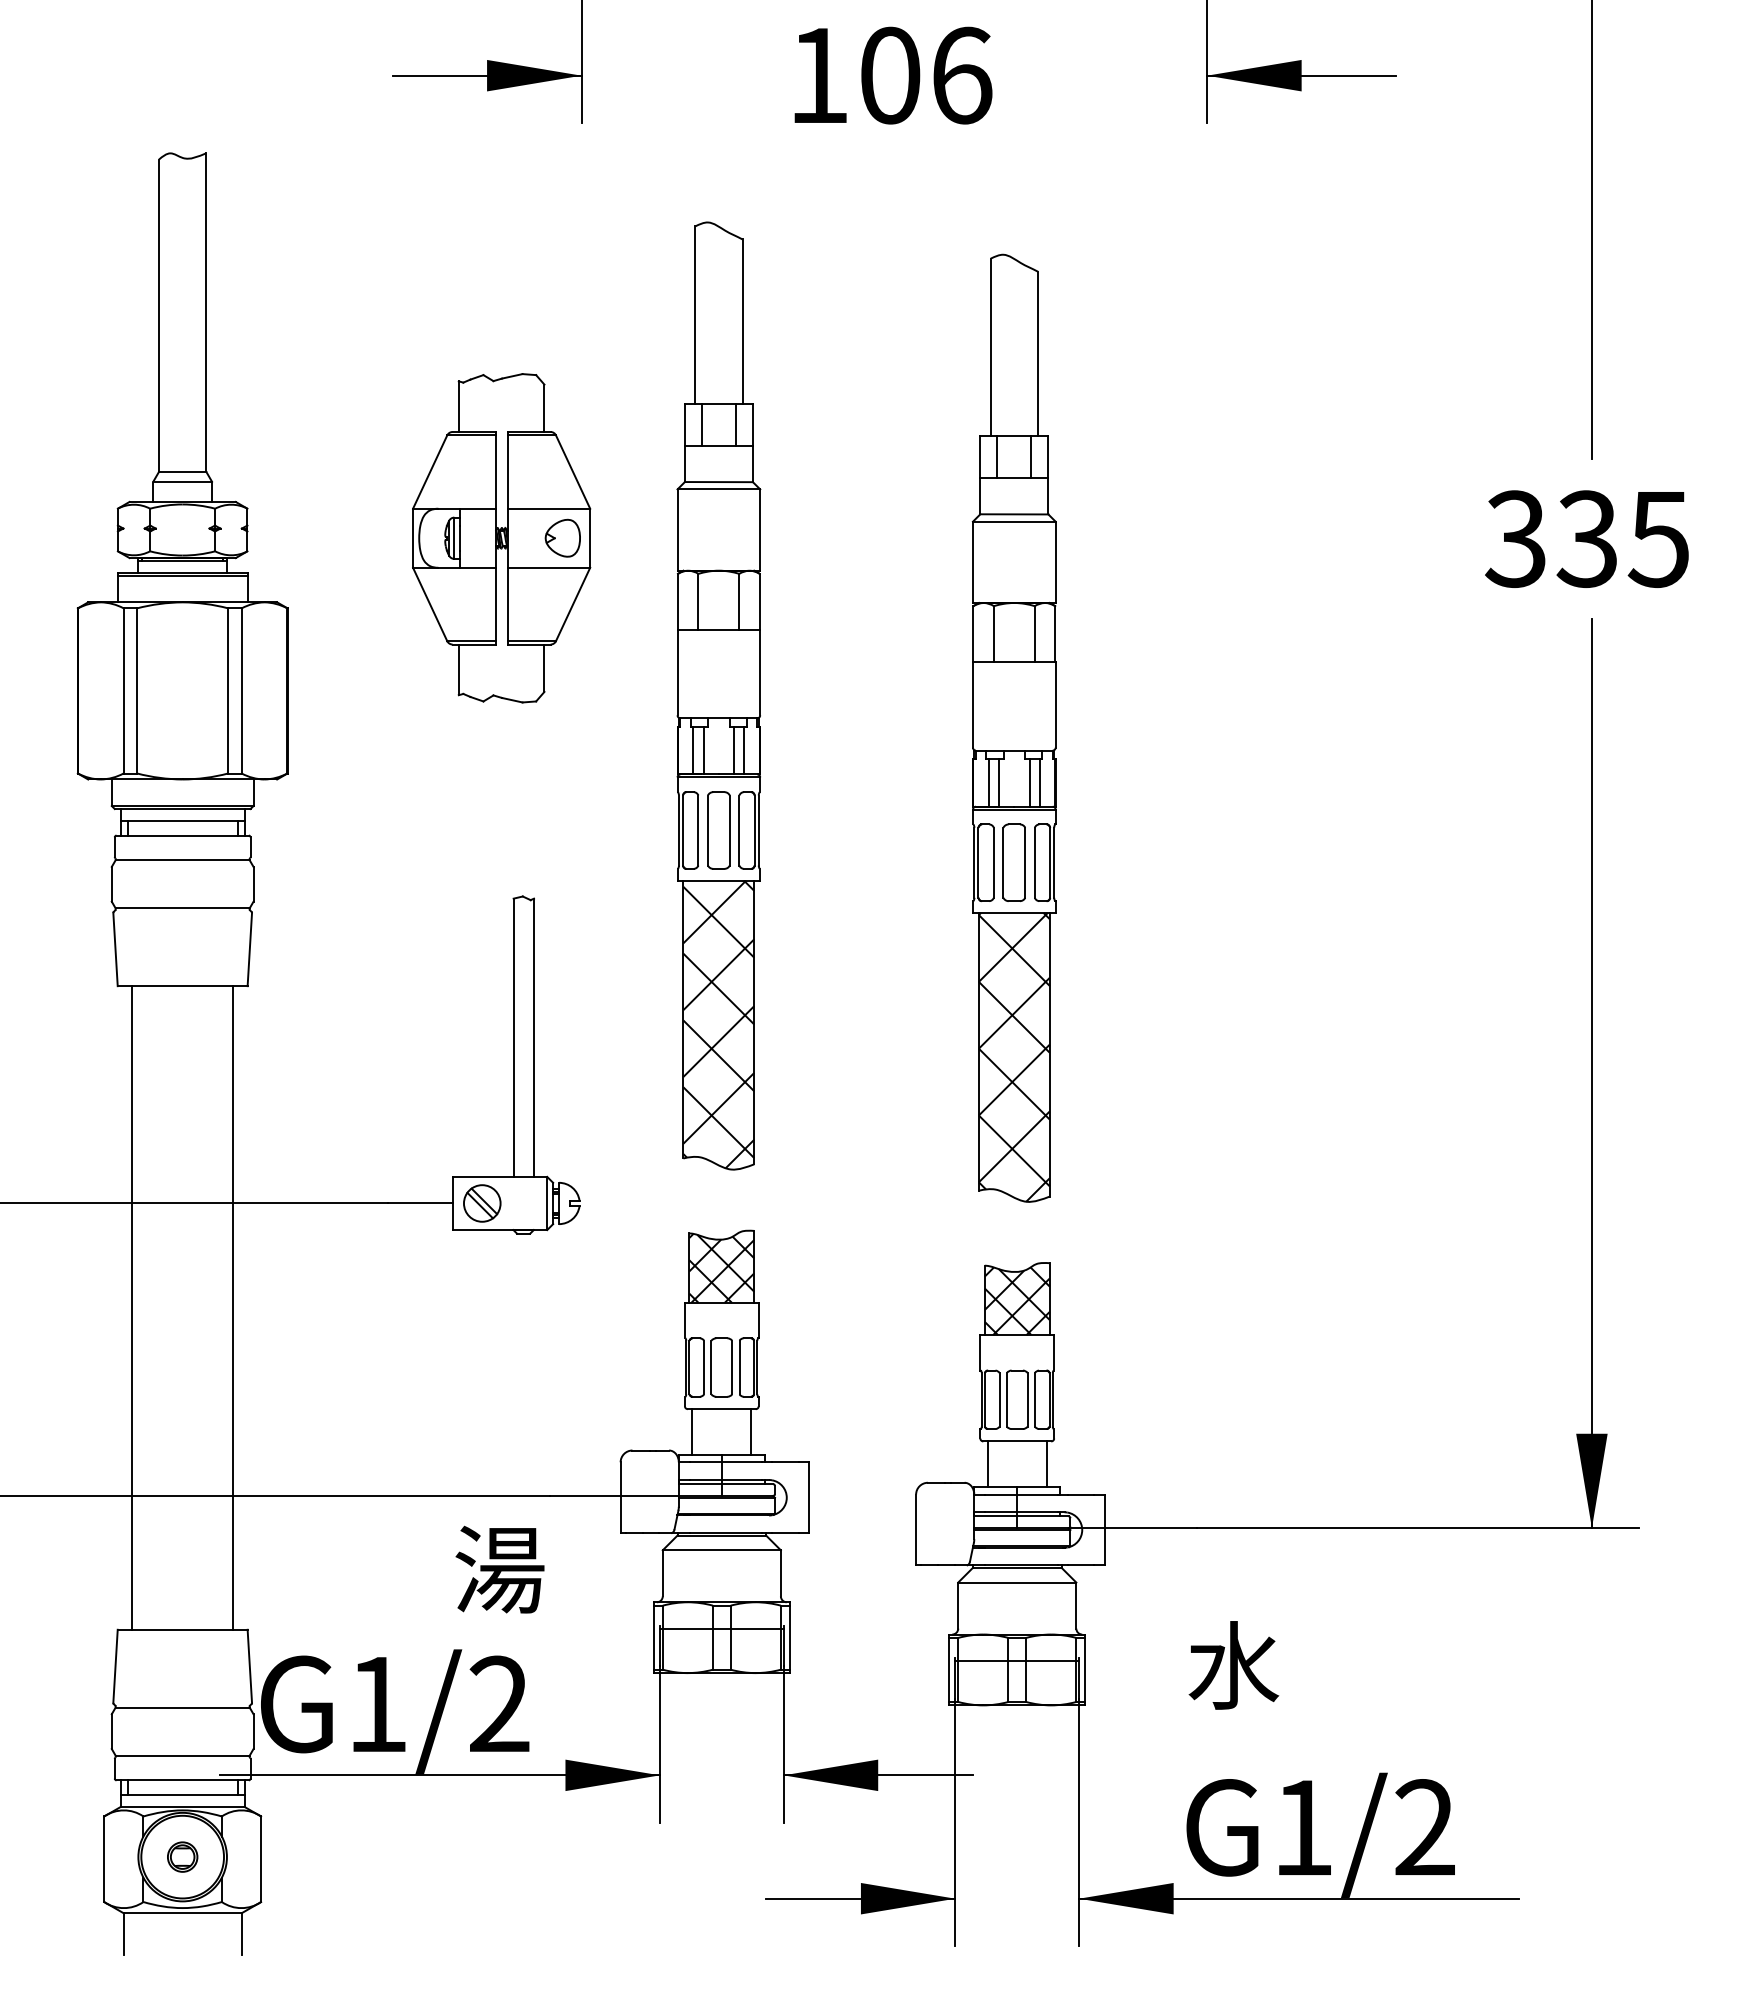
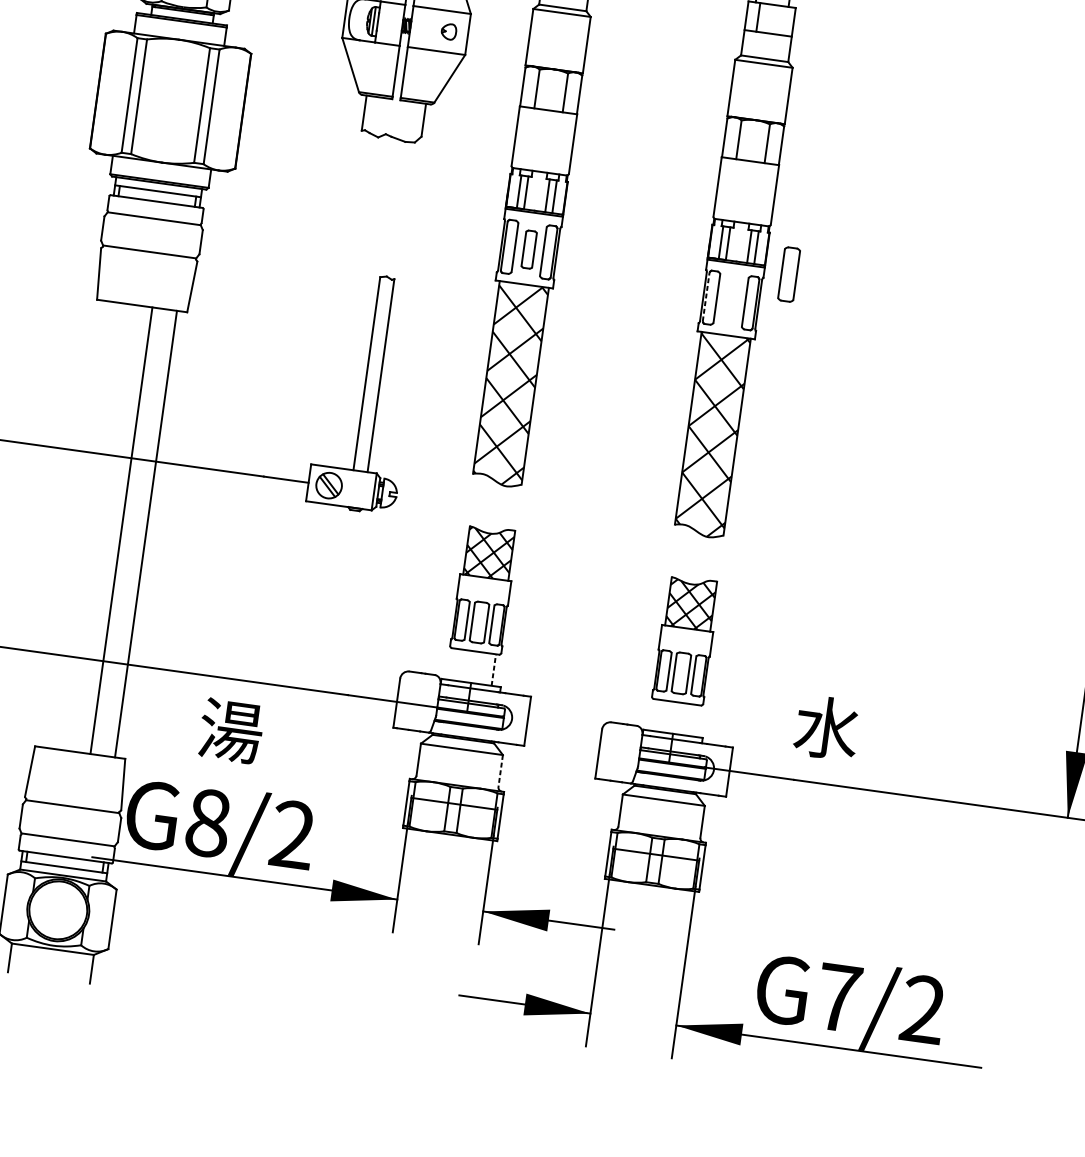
line: (1031, 456) -> (782, 20), removed
part: (562, 537) -> (448, 31), size x0.6
part: (718, 830) -> (528, 249), size x0.7
line: (978, 862) -> (706, 296), solid -> dashed
part: (1013, 862) -> (788, 274), moved
line: (132, 1307) -> (121, 530), moved
line: (692, 1431) -> (453, 664), removed
line: (751, 1431) -> (493, 669), solid -> dashed
line: (987, 1463) -> (654, 714), removed
line: (1046, 1463) -> (695, 720), removed
text: (499, 1569) -> (230, 730), moved
line: (780, 1573) -> (500, 771), solid -> dashed
text: (1233, 1665) -> (826, 727), moved
text: (377, 1704) -> (208, 823), G1/2 -> G8/2
text: (1303, 1827) -> (838, 997), G1/2 -> G7/2
part: (182, 1856) -> (58, 909), removed

